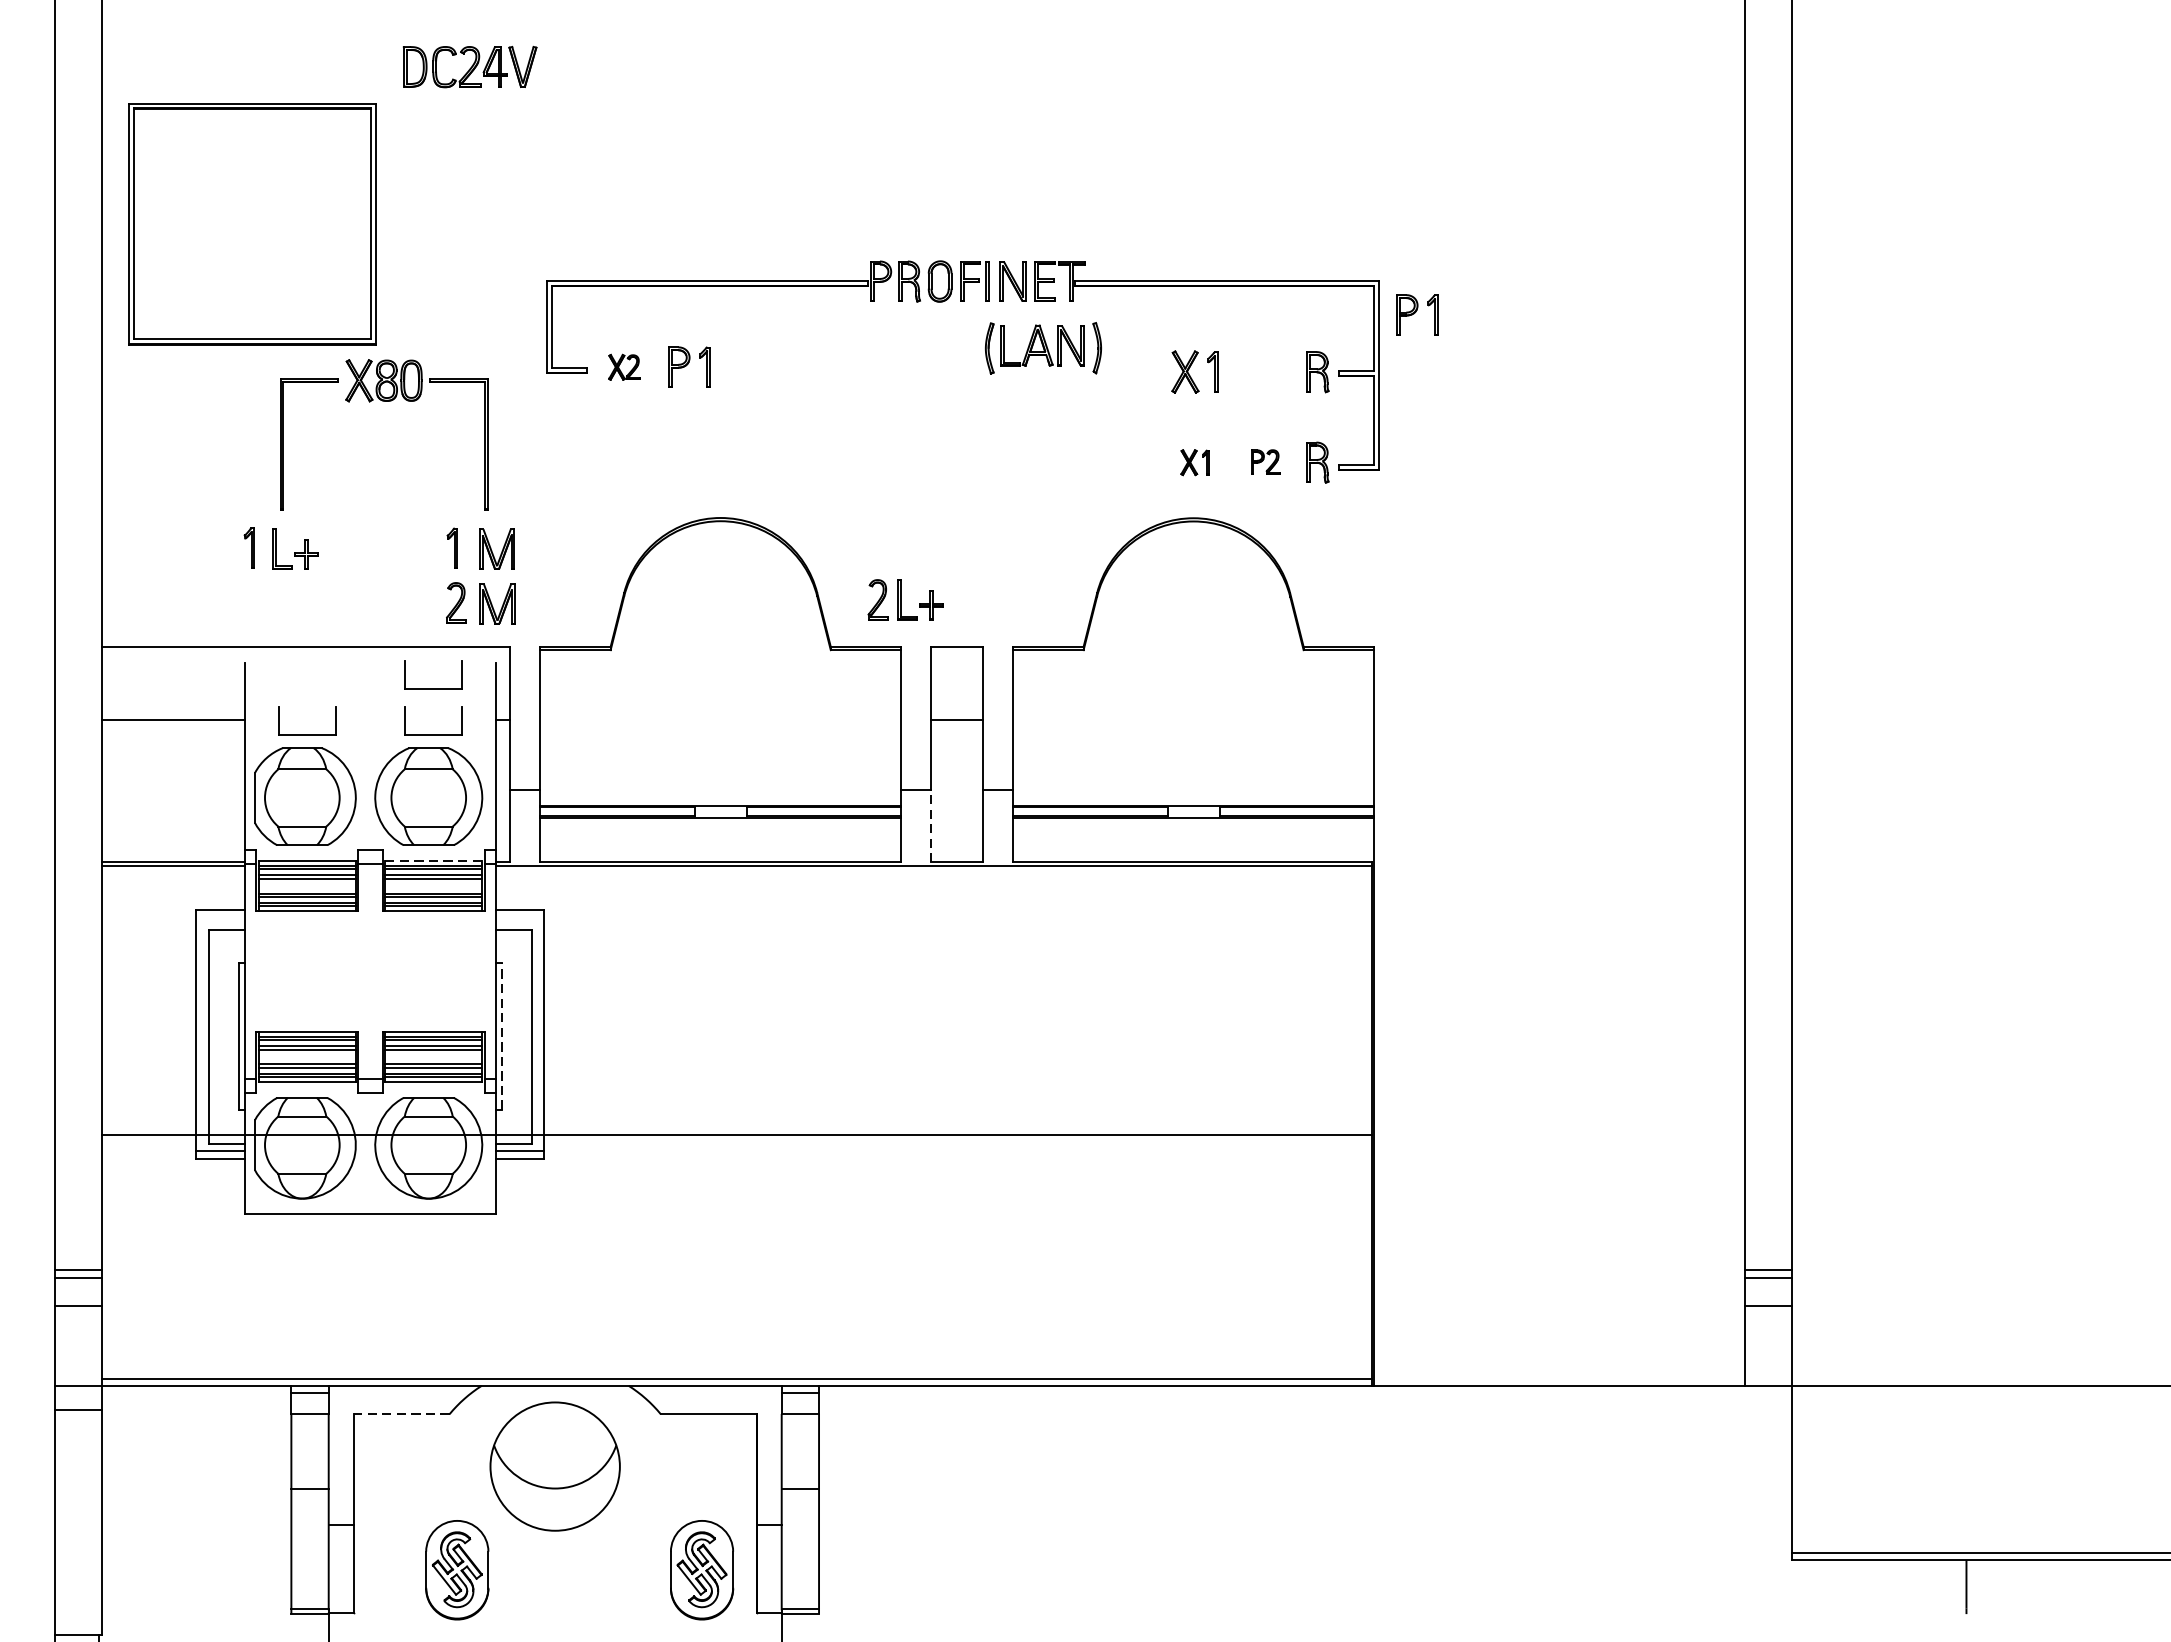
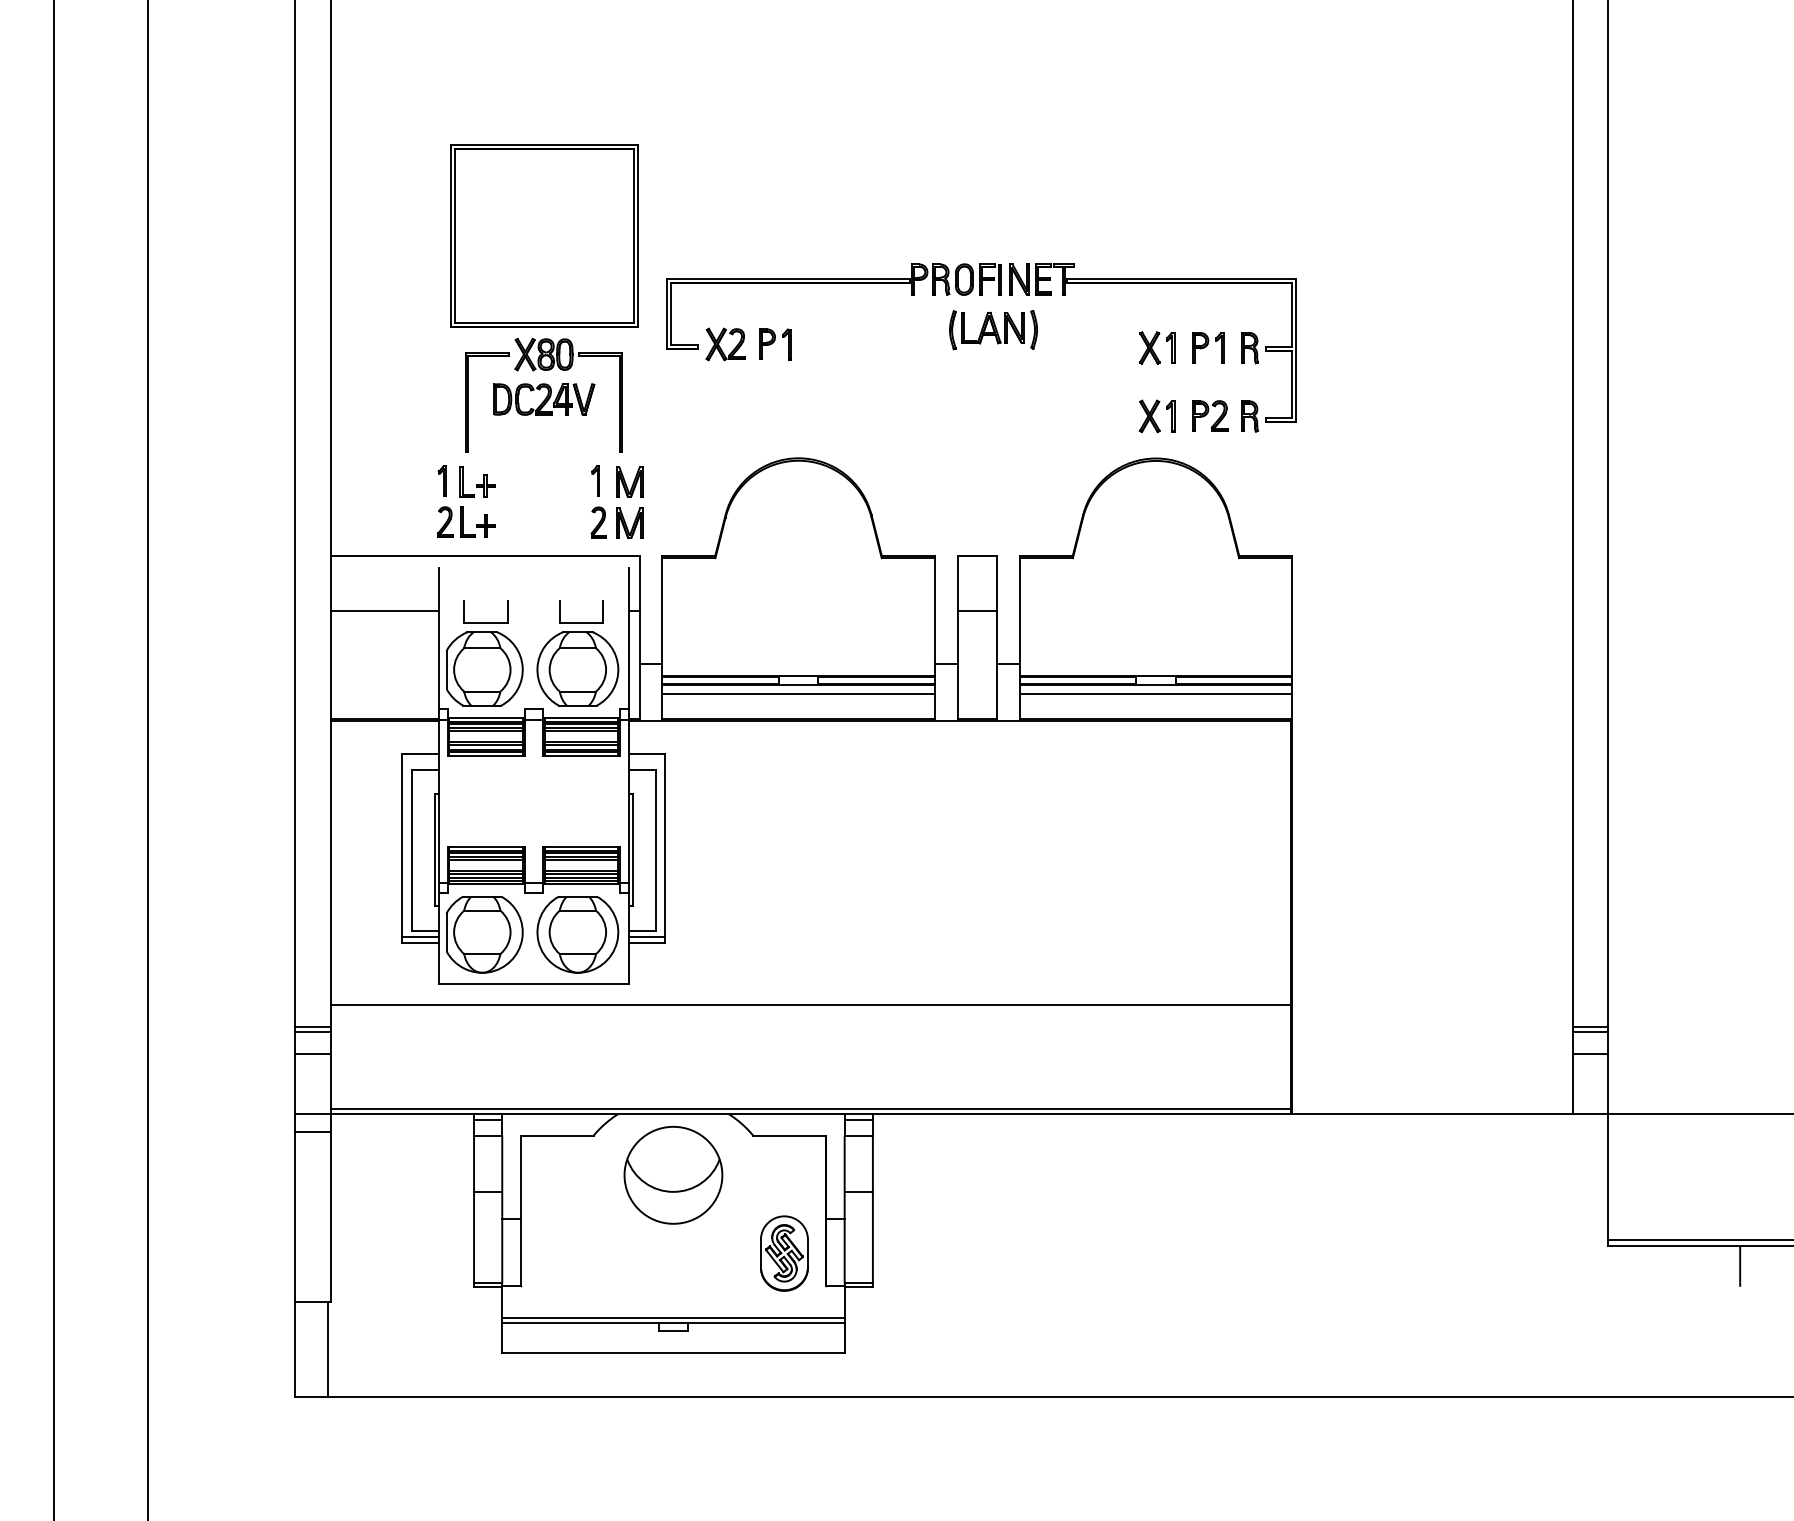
part: (470, 67) -> (544, 399), moved
part: (252, 223) -> (544, 235), moved
part: (1417, 314) -> (1208, 347), moved
part: (1043, 347) -> (993, 329), moved
part: (624, 367) -> (725, 344), size x1.67
part: (1265, 461) -> (1210, 415), size x1.67
part: (1194, 462) -> (1156, 416), size x1.67
part: (905, 598) -> (466, 521), moved
part: (433, 688) -> (581, 587), removed
line: (930, 826) -> (957, 691), dashed -> solid
line: (720, 830) -> (798, 694), added
line: (1192, 830) -> (1155, 694), added
line: (433, 860) -> (581, 717), dashed -> solid
line: (502, 1036) -> (633, 850), dashed -> solid
line: (736, 1134) -> (810, 1004), moved
line: (400, 1413) -> (556, 1135), dashed -> solid
part: (457, 1570) -> (599, 1253), removed

